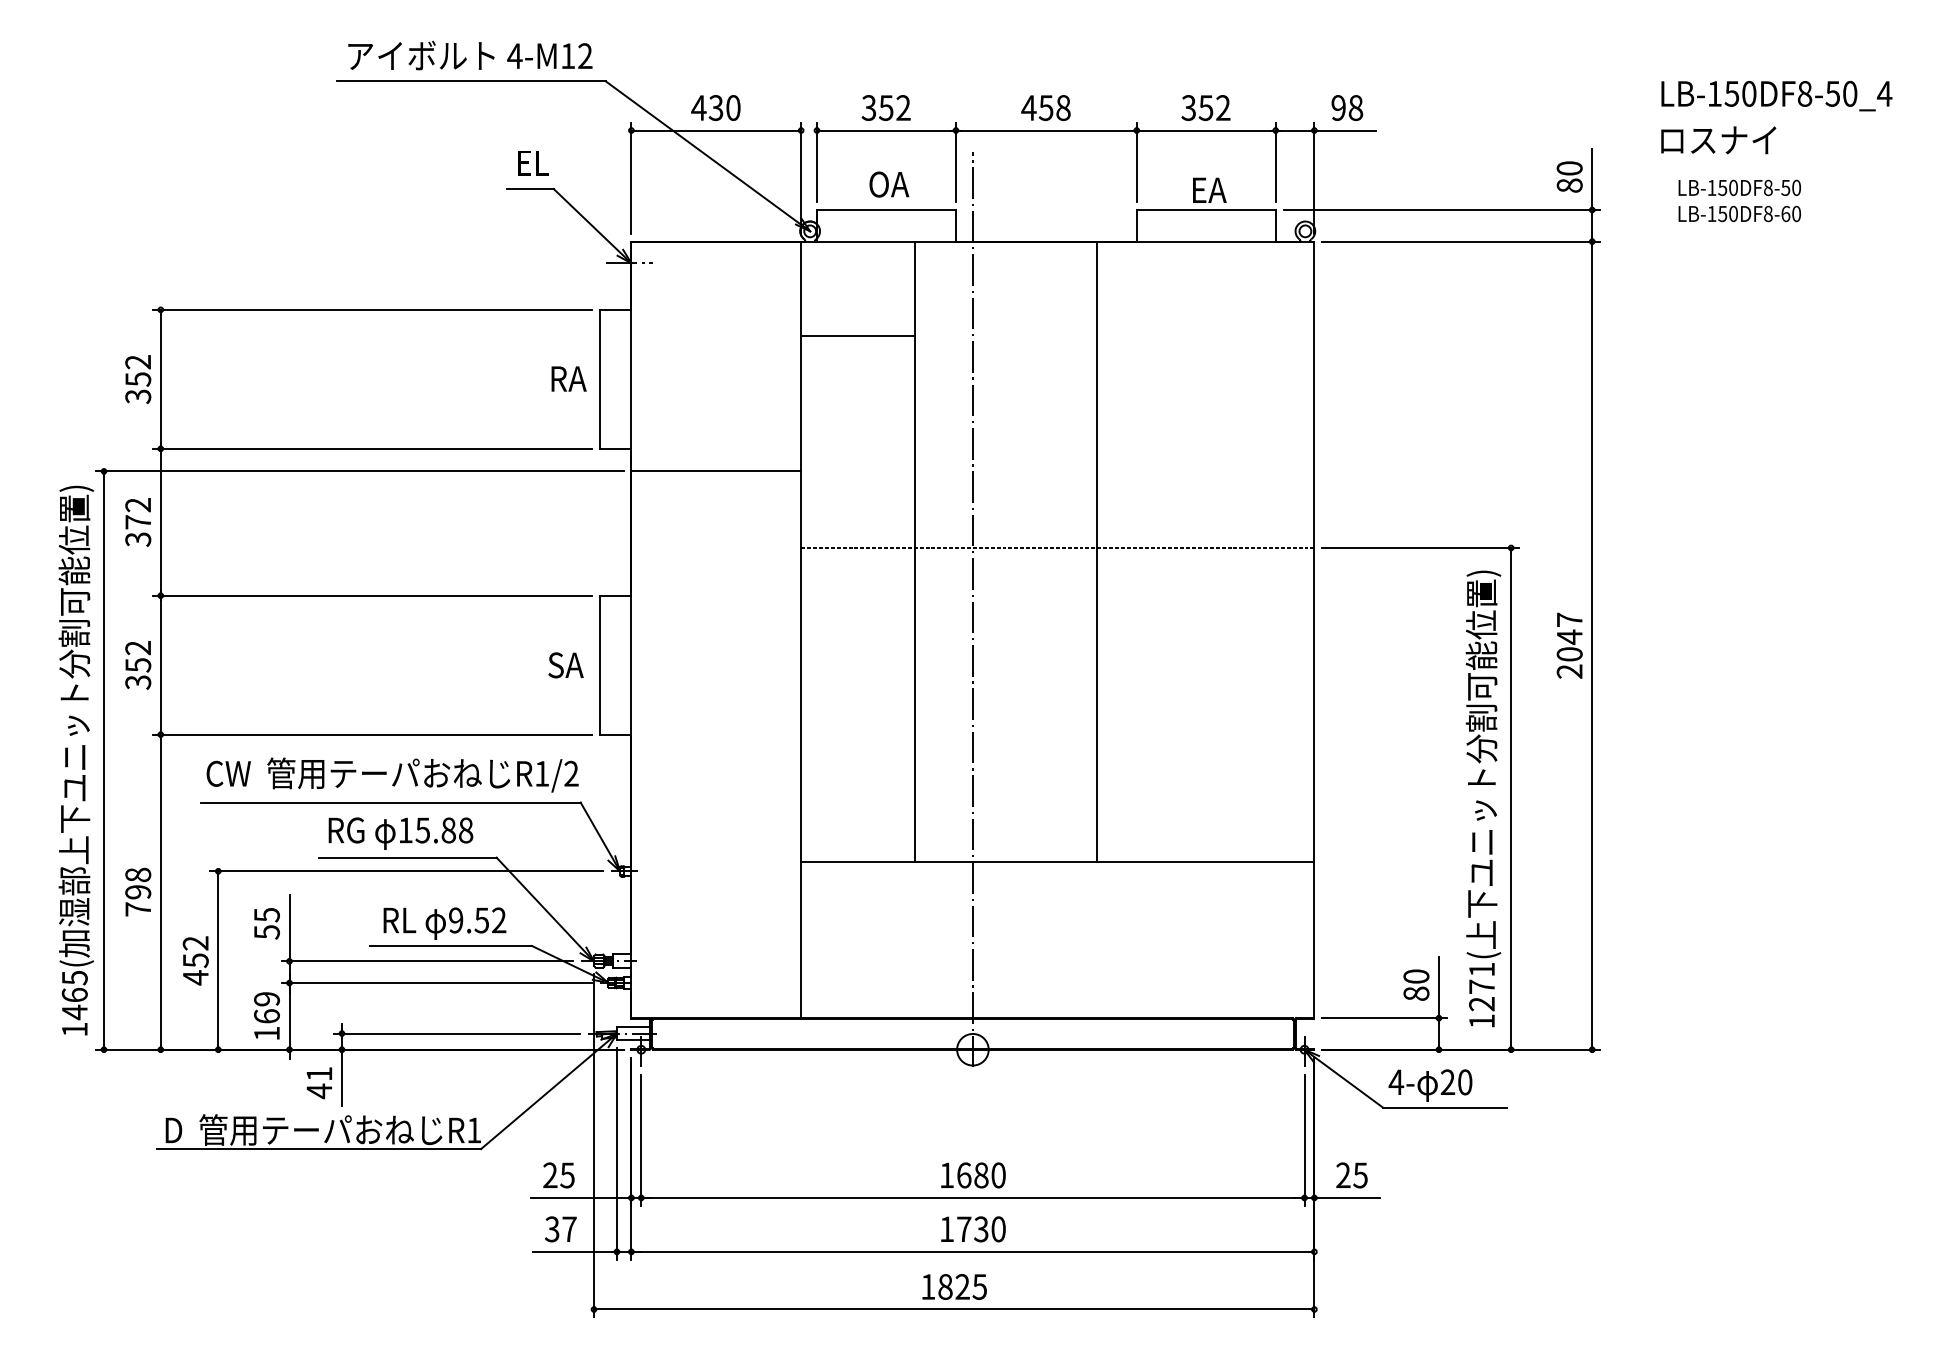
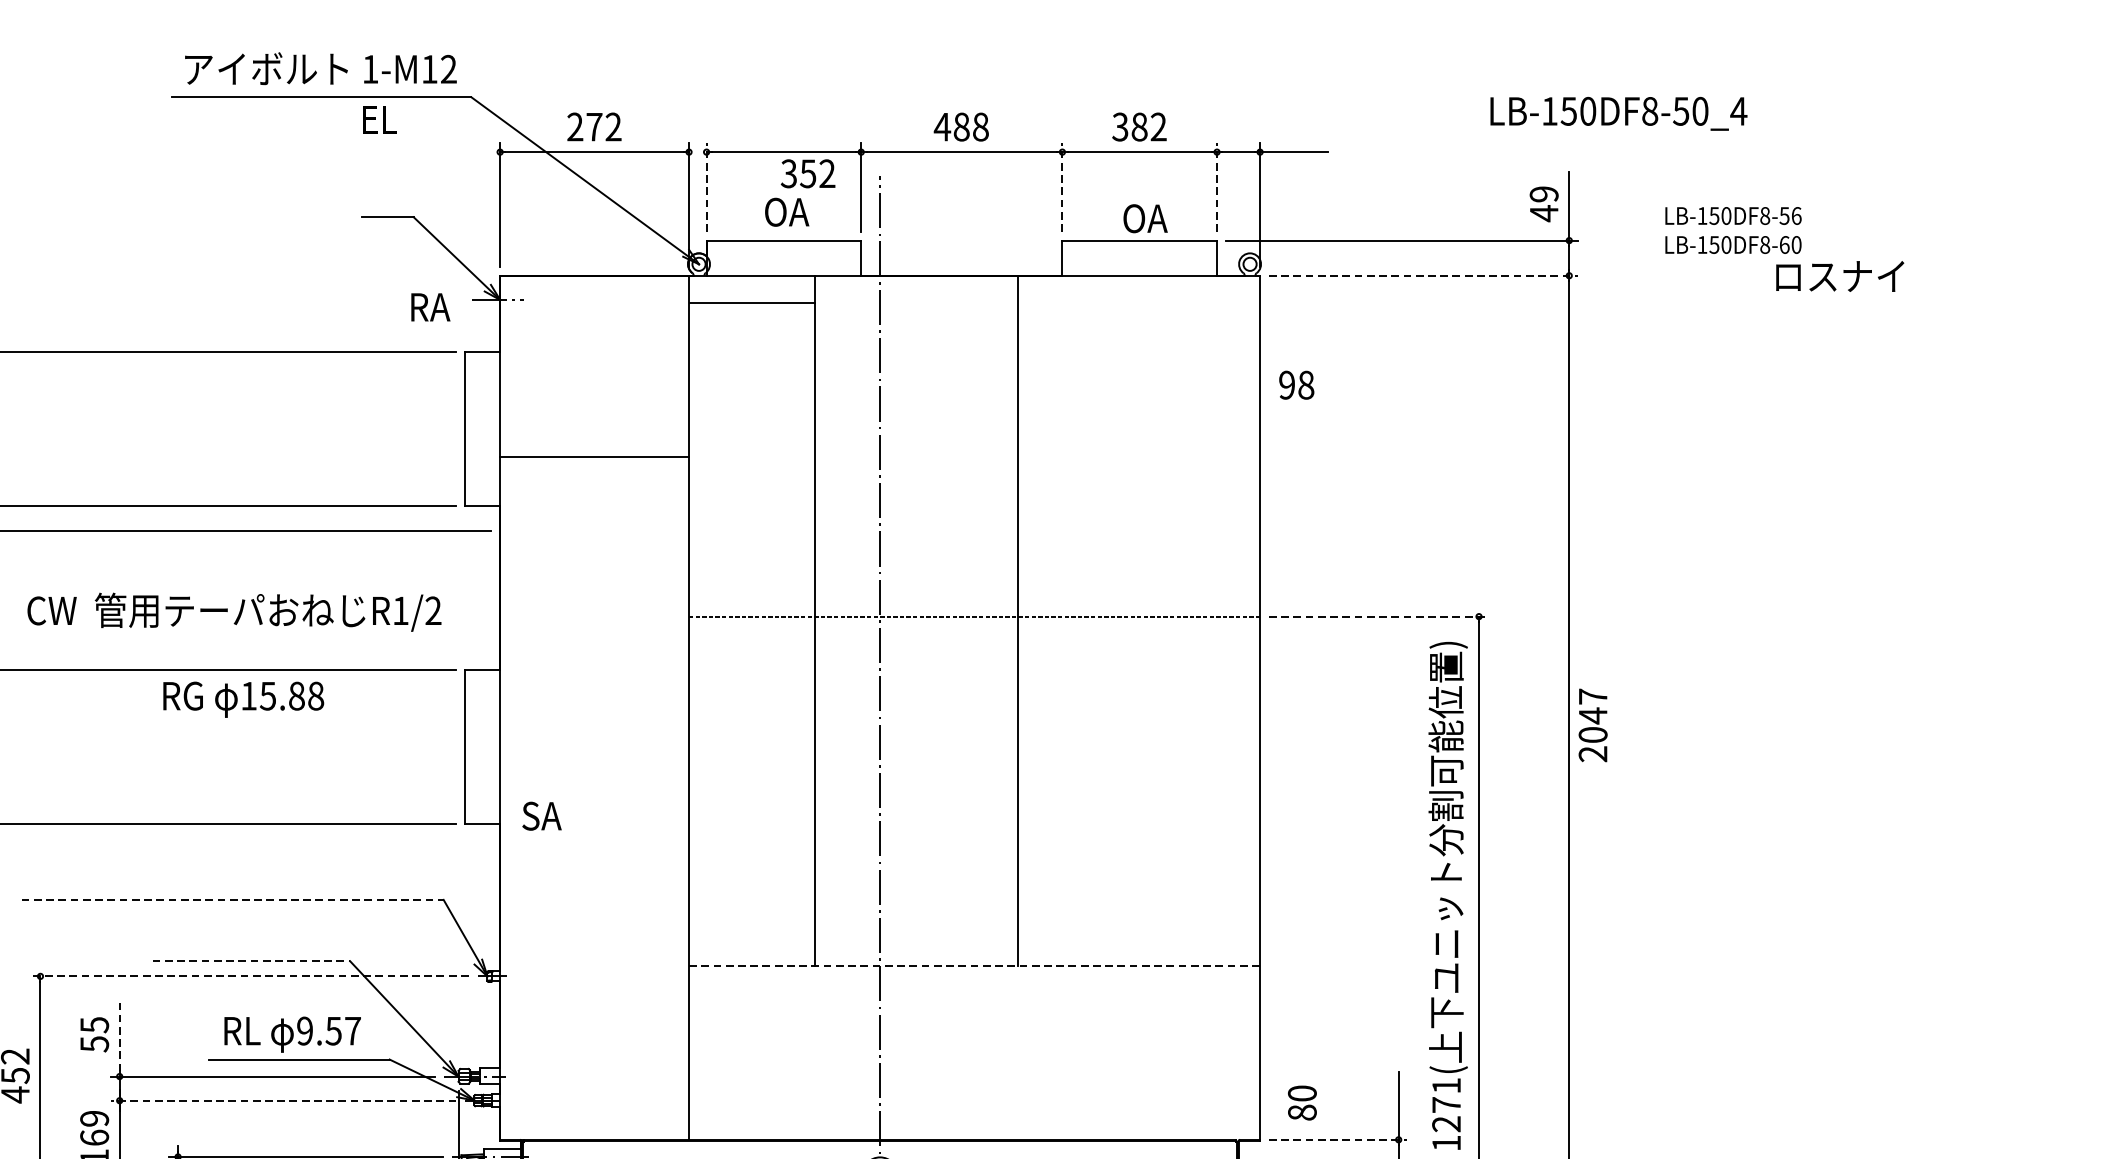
text: (514, 55) -> (370, 68), 4-M12 -> 1-M12
text: (1776, 95) -> (1618, 113), moved
text: (885, 107) -> (807, 173), moved
text: (1045, 107) -> (960, 126), 458 -> 488
text: (1205, 107) -> (1138, 126), 352 -> 382
text: (1347, 107) -> (1296, 384), moved
text: (715, 108) -> (593, 127), 430 -> 272
text: (1718, 140) -> (1839, 276), moved
line: (816, 162) -> (706, 187), solid -> dashed
line: (1136, 162) -> (1062, 187), solid -> dashed
line: (1275, 162) -> (1216, 187), solid -> dashed
text: (533, 163) -> (380, 119), moved
text: (1569, 177) -> (1543, 204), 80 -> 49
text: (1796, 187) -> (1796, 215), LB-150DF8-50 -> LB-150DF8-56
text: (1211, 190) -> (1145, 218), EA -> OA
line: (1461, 241) -> (1423, 275), solid -> dashed
line: (858, 336) -> (752, 303), moved
text: (568, 378) -> (430, 306), moved
line: (716, 471) -> (594, 456), moved
line: (1421, 547) -> (1379, 616), solid -> dashed
text: (1569, 645) -> (1592, 725), moved
text: (565, 665) -> (541, 816), moved
text: (392, 774) -> (234, 611), moved
line: (391, 802) -> (233, 899), solid -> dashed
text: (400, 833) -> (243, 699), moved
line: (407, 857) -> (250, 961), solid -> dashed
line: (1057, 862) -> (974, 966), solid -> dashed
line: (406, 871) -> (249, 976), solid -> dashed
text: (499, 920) -> (353, 1031), 9.52 -> 9.57
line: (289, 925) -> (119, 1036), solid -> dashed
line: (436, 983) -> (283, 1101), solid -> dashed
text: (1416, 984) -> (1302, 1102), moved
line: (1385, 1018) -> (1339, 1140), solid -> dashed

